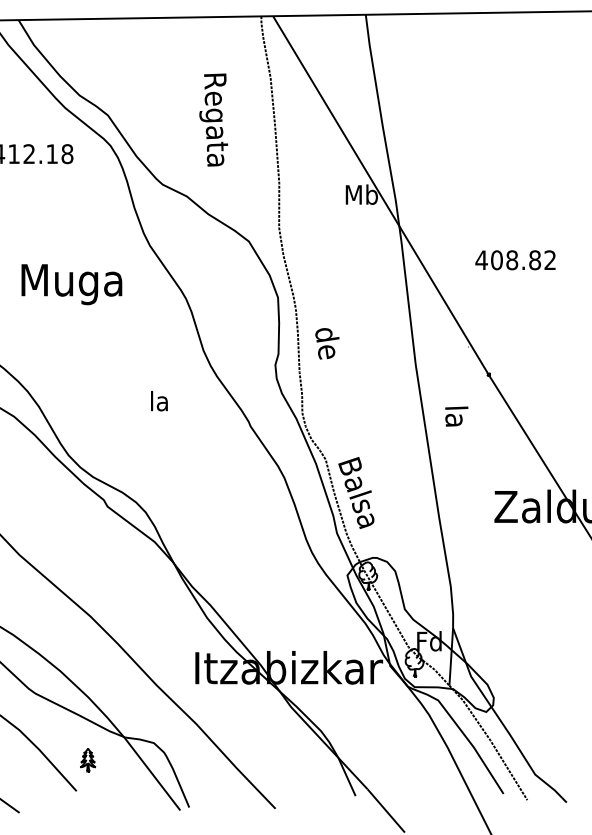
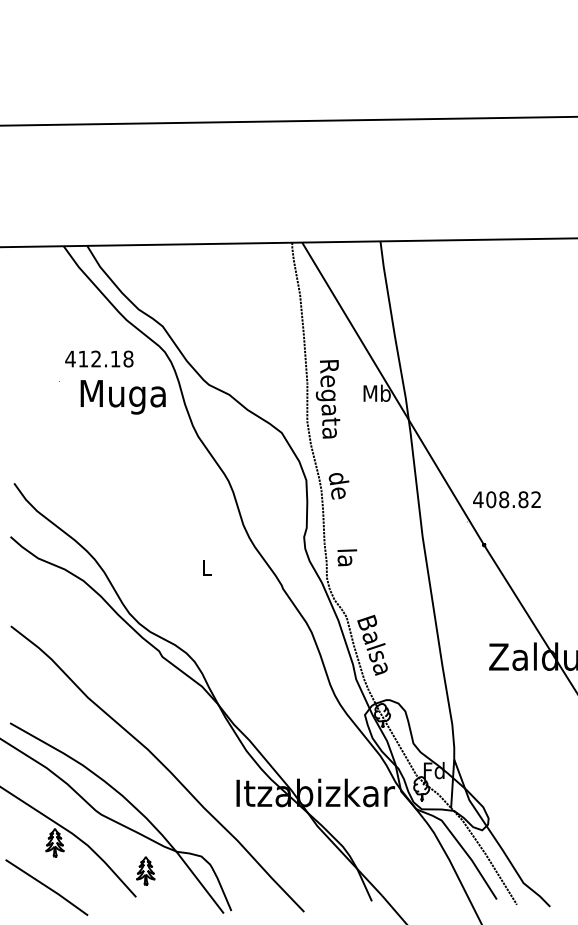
text: (214, 120) -> (328, 399), moved
text: (514, 259) -> (506, 499), moved
text: (71, 284) -> (122, 397), moved
text: (326, 344) -> (338, 486), moved
text: (159, 400) -> (206, 567), la -> L
text: (456, 416) -> (347, 557), moved
part: (87, 759) -> (145, 870), size x1.43

